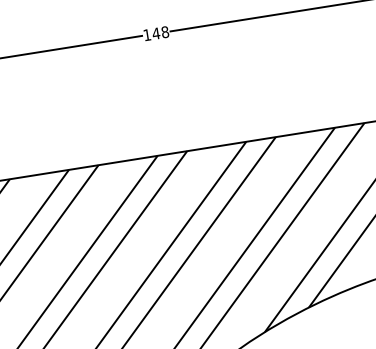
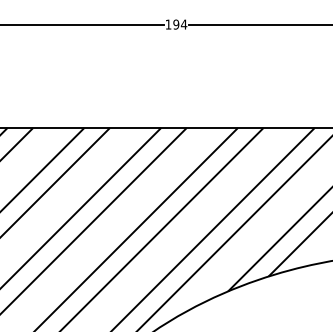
text: (161, 32) -> (180, 24), 148 -> 194

